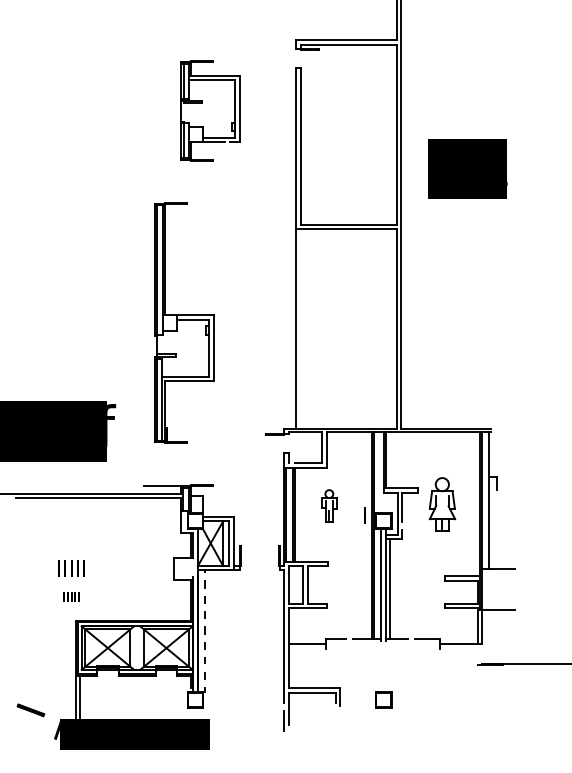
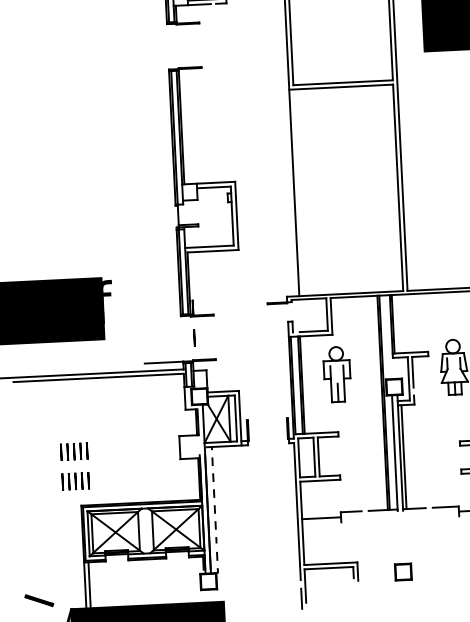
part: (184, 322) -> (205, 190), moved
part: (329, 505) -> (337, 373), size x1.67
line: (364, 515) -> (193, 338), moved
part: (71, 596) -> (75, 480), size x1.67

